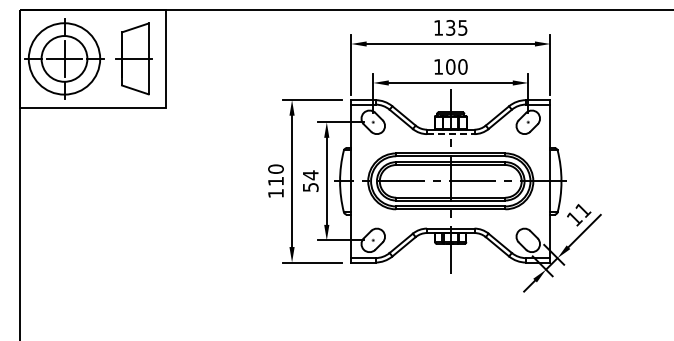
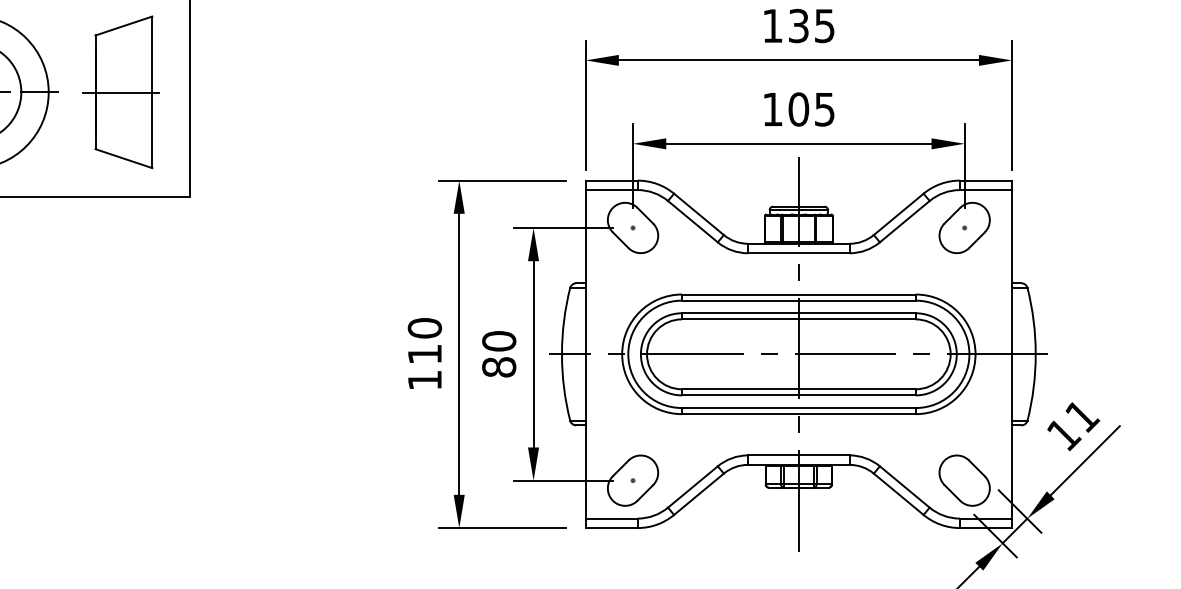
text: (462, 66) -> (823, 108), 100 -> 105
line: (450, 134) -> (798, 254), dashed -> solid
text: (310, 181) -> (498, 354), 54 -> 80

